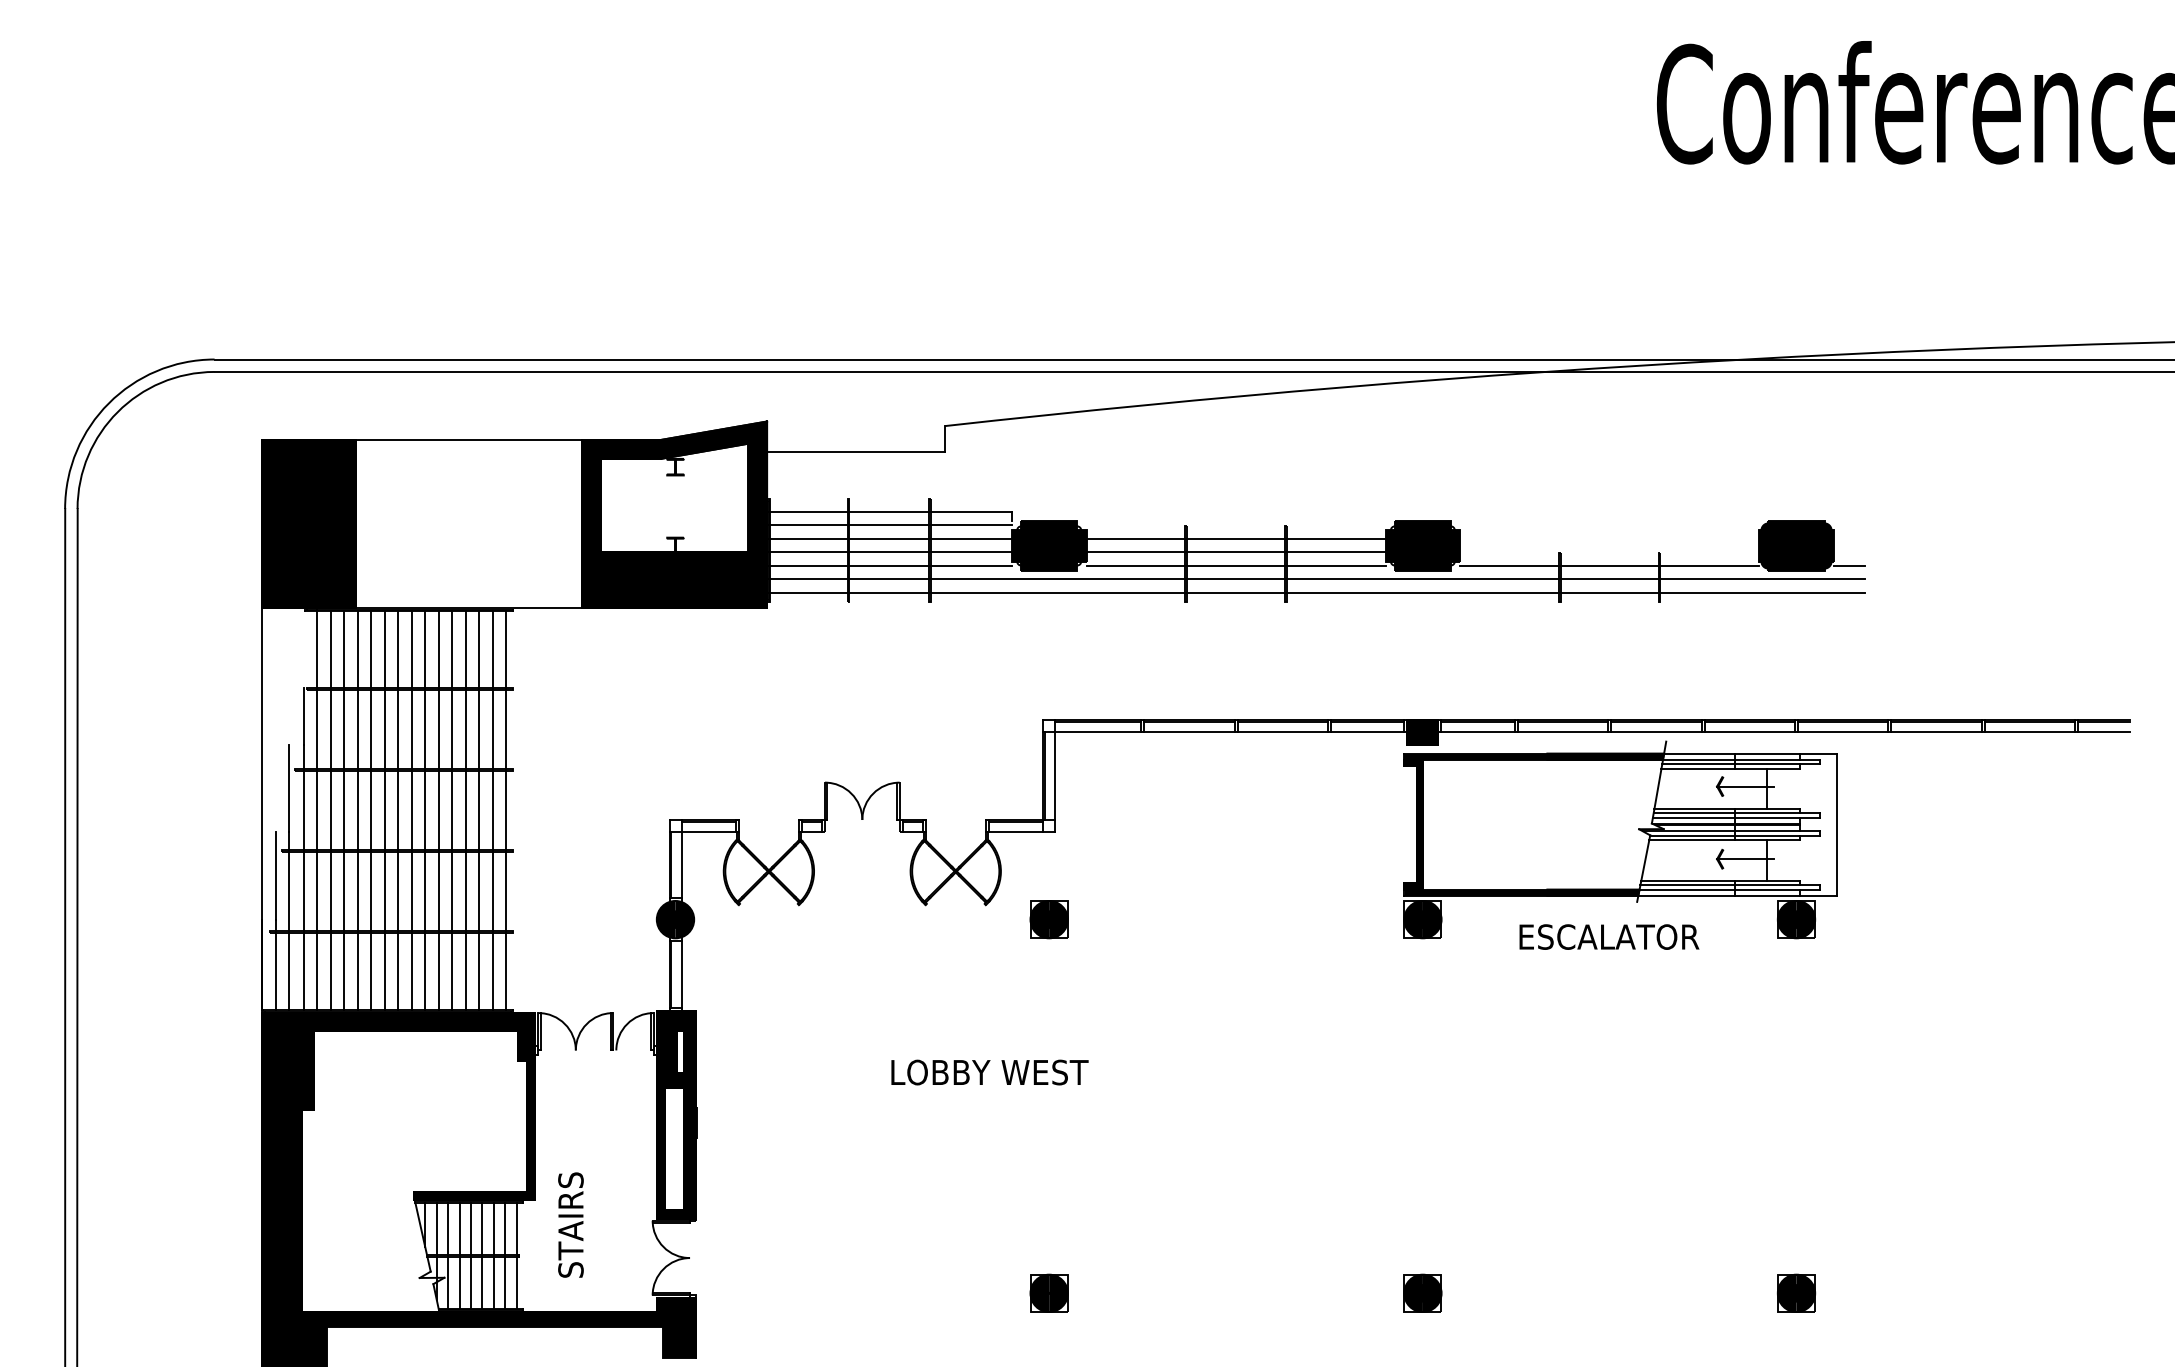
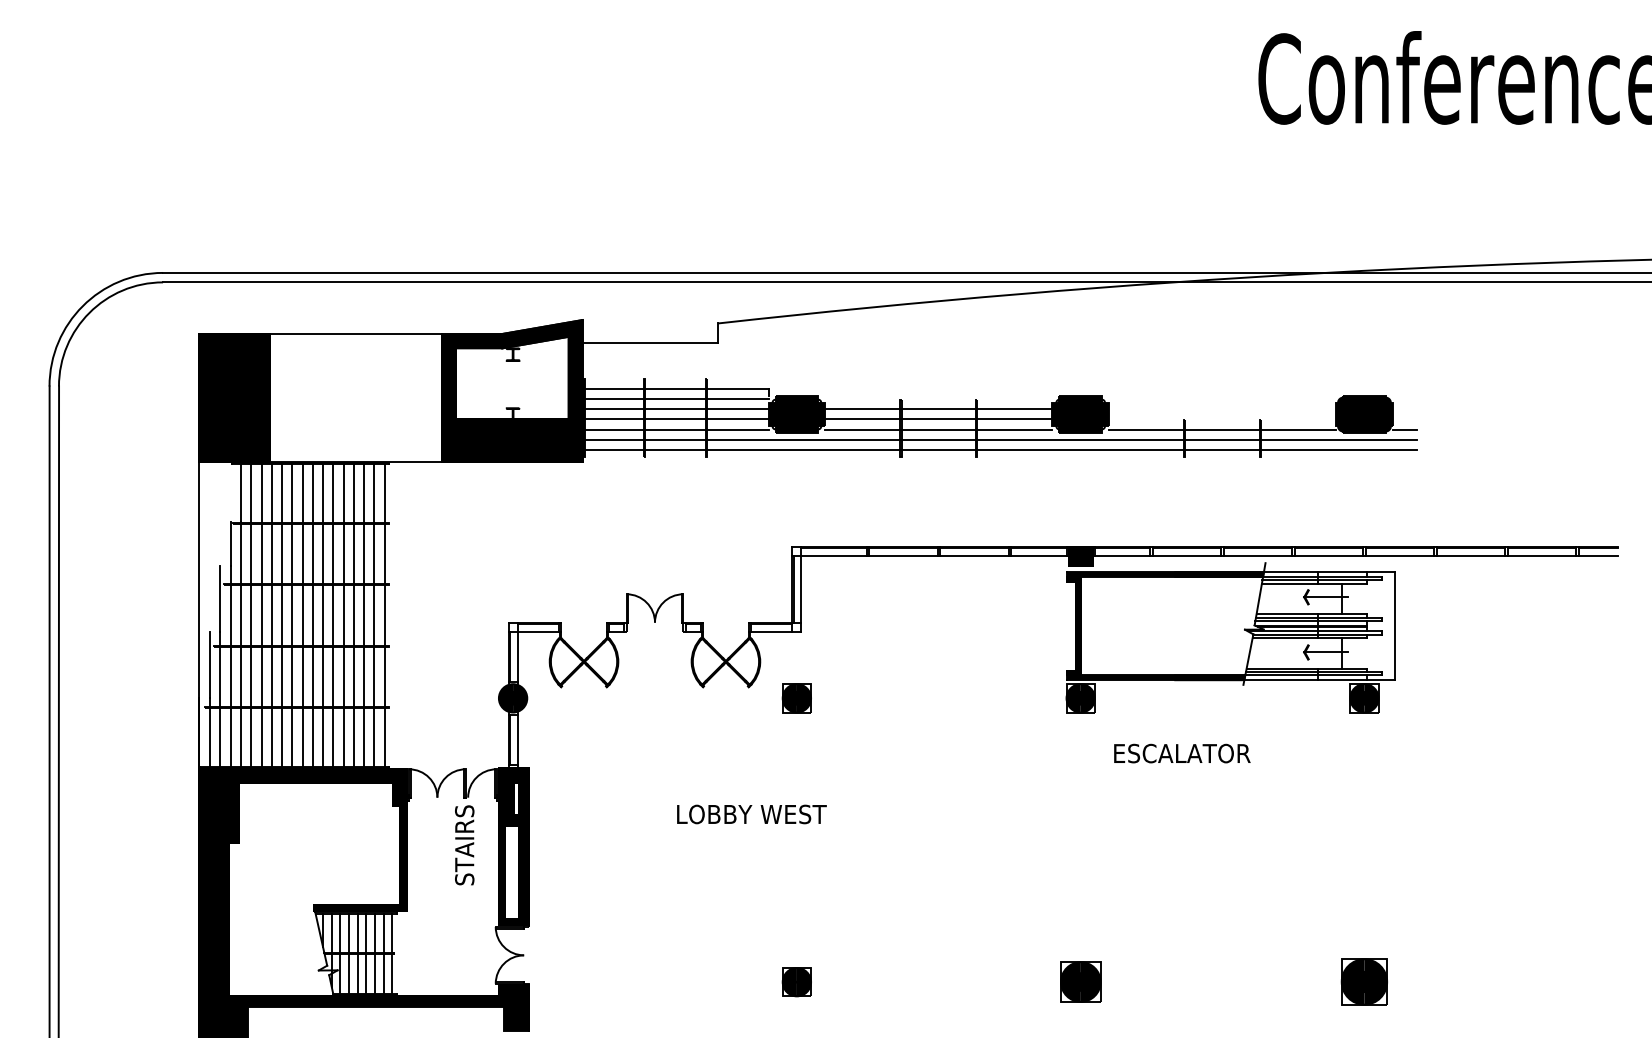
text: (1609, 936) -> (1182, 753), moved
text: (570, 1225) -> (464, 845), moved
part: (1422, 1293) -> (1080, 982), size x1.4
part: (1796, 1293) -> (1364, 982), size x1.6

